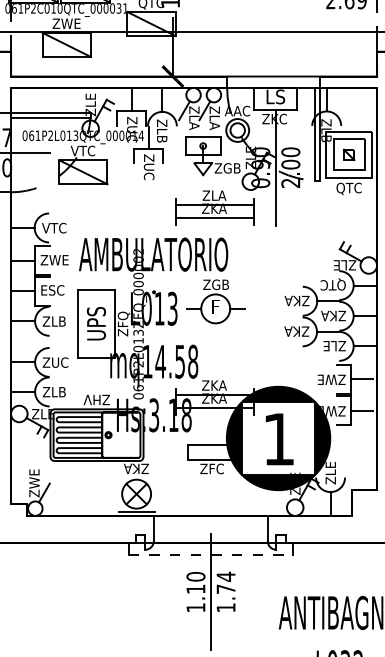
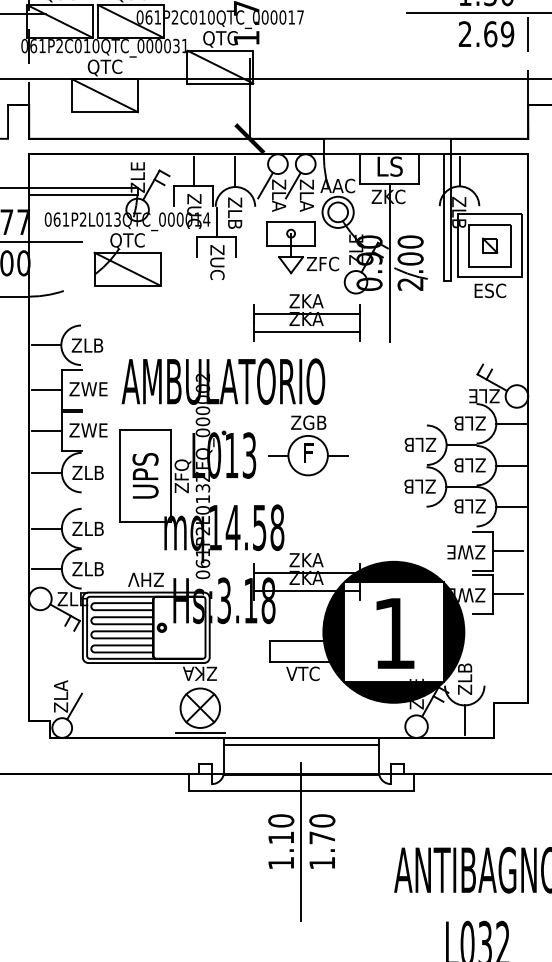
text: (66, 24) -> (104, 67), ZWE -> QTC
text: (83, 151) -> (127, 241), VTC -> QTC
text: (232, 167) -> (330, 263), ZGB -> ZFC
text: (348, 188) -> (489, 291), QTC -> ESC
text: (214, 195) -> (306, 301), ZLA -> ZKA
text: (53, 228) -> (87, 345), VTC -> ZLB
text: (333, 284) -> (468, 422), QTC -> ZLB
text: (54, 290) -> (88, 430), ESC -> ZWE
text: (291, 300) -> (411, 444), ZKA -> ZLB
text: (328, 316) -> (461, 465), ZKA -> ZLB
text: (291, 331) -> (411, 486), ZKA -> ZLB
text: (323, 346) -> (455, 506), ZLE -> ZLB
text: (60, 362) -> (96, 528), ZUC -> ZLB
text: (331, 462) -> (465, 664), ZLE -> ZLB
text: (211, 468) -> (302, 673), ZFC -> VTC
text: (34, 478) -> (61, 687), ZWE -> ZLA
line: (210, 520) -> (300, 744), added
line: (210, 555) -> (301, 791), dashed -> solid
text: (226, 577) -> (322, 821), 1.74 -> 1.70

